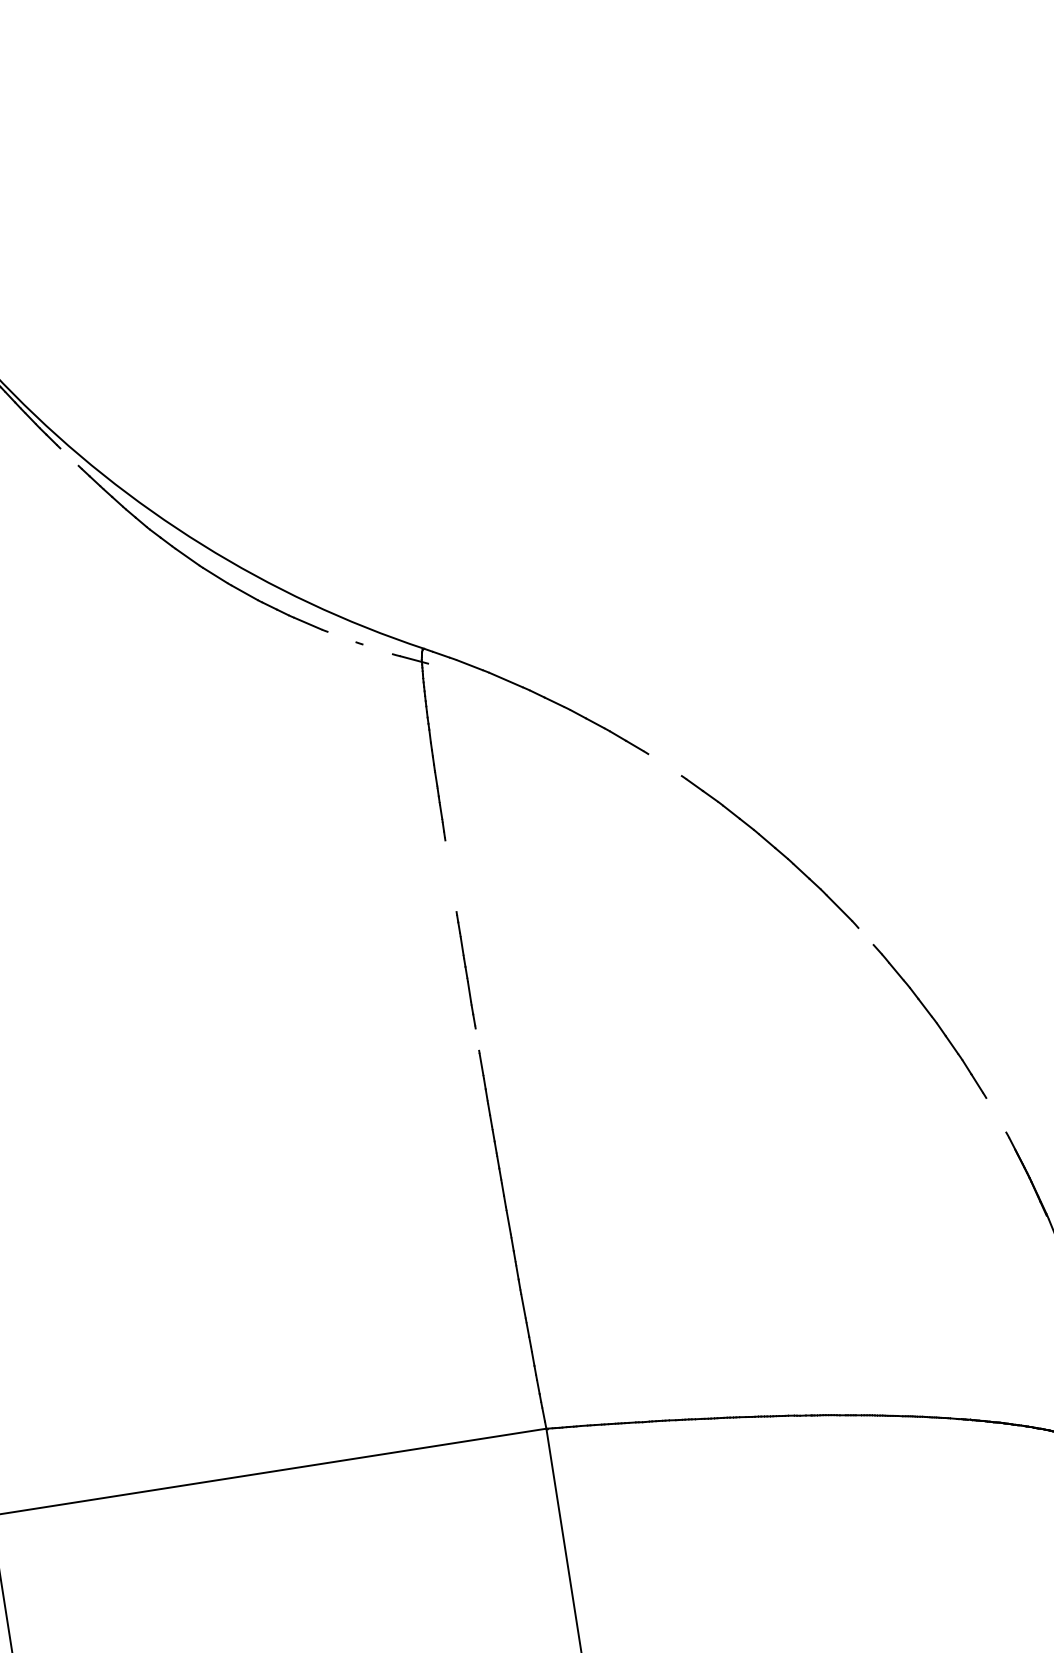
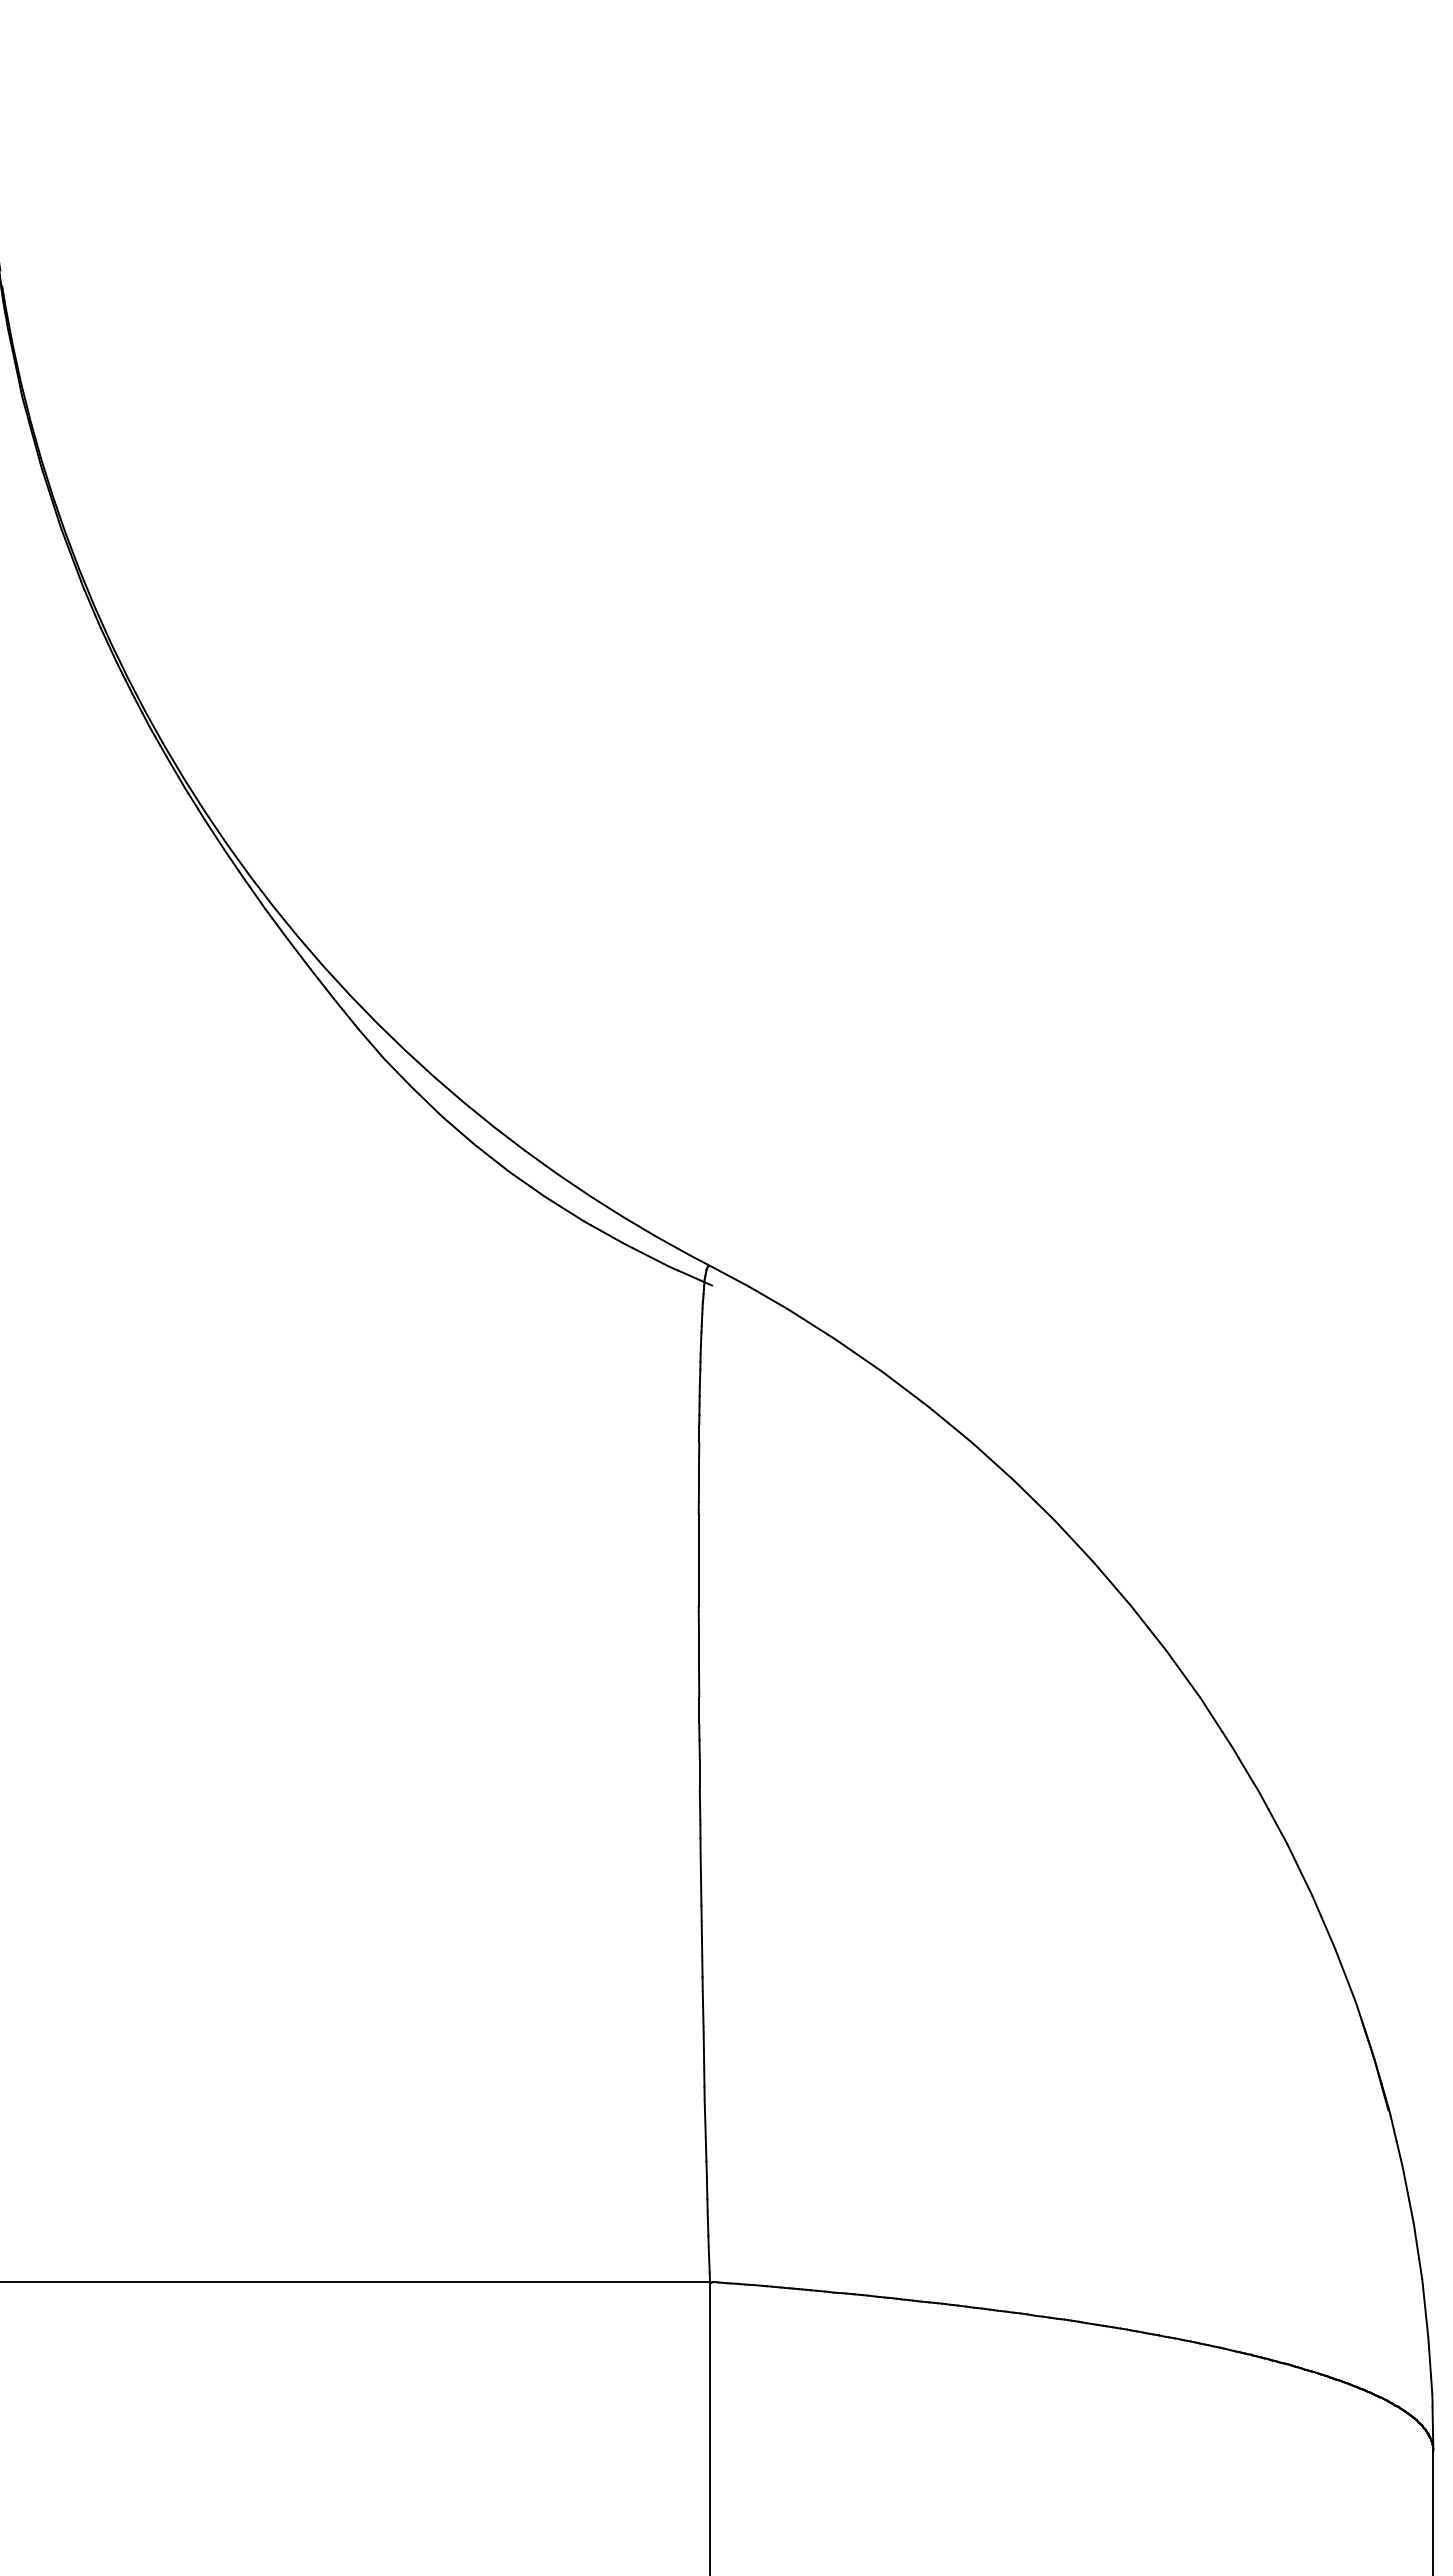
line: (69, 457) -> (297, 951), added
line: (341, 637) -> (607, 1234), added
line: (377, 649) -> (650, 1257), added
line: (664, 765) -> (992, 1461), added
line: (450, 875) -> (698, 1559), added
line: (866, 936) -> (1214, 1719), added
line: (477, 1039) -> (699, 1772), added
line: (996, 1115) -> (1344, 1972), added

